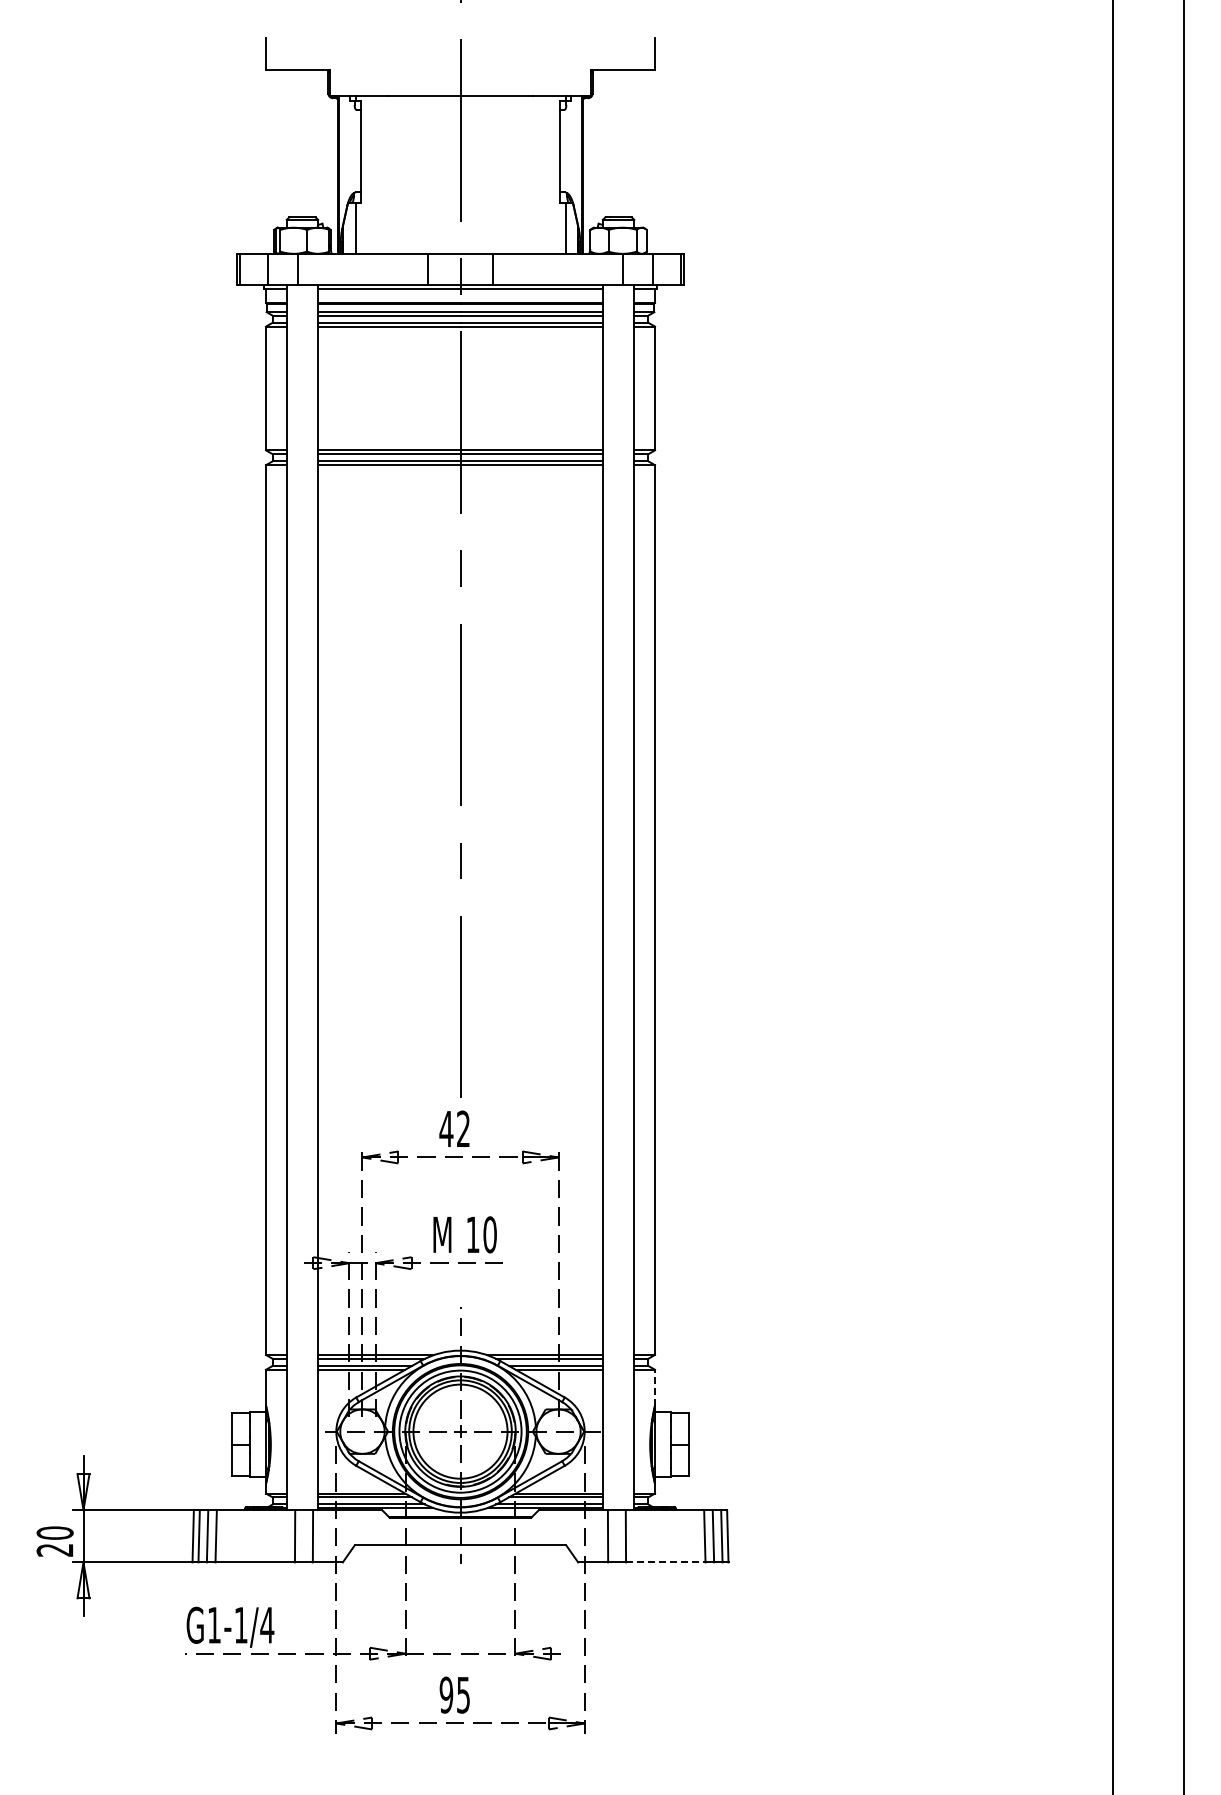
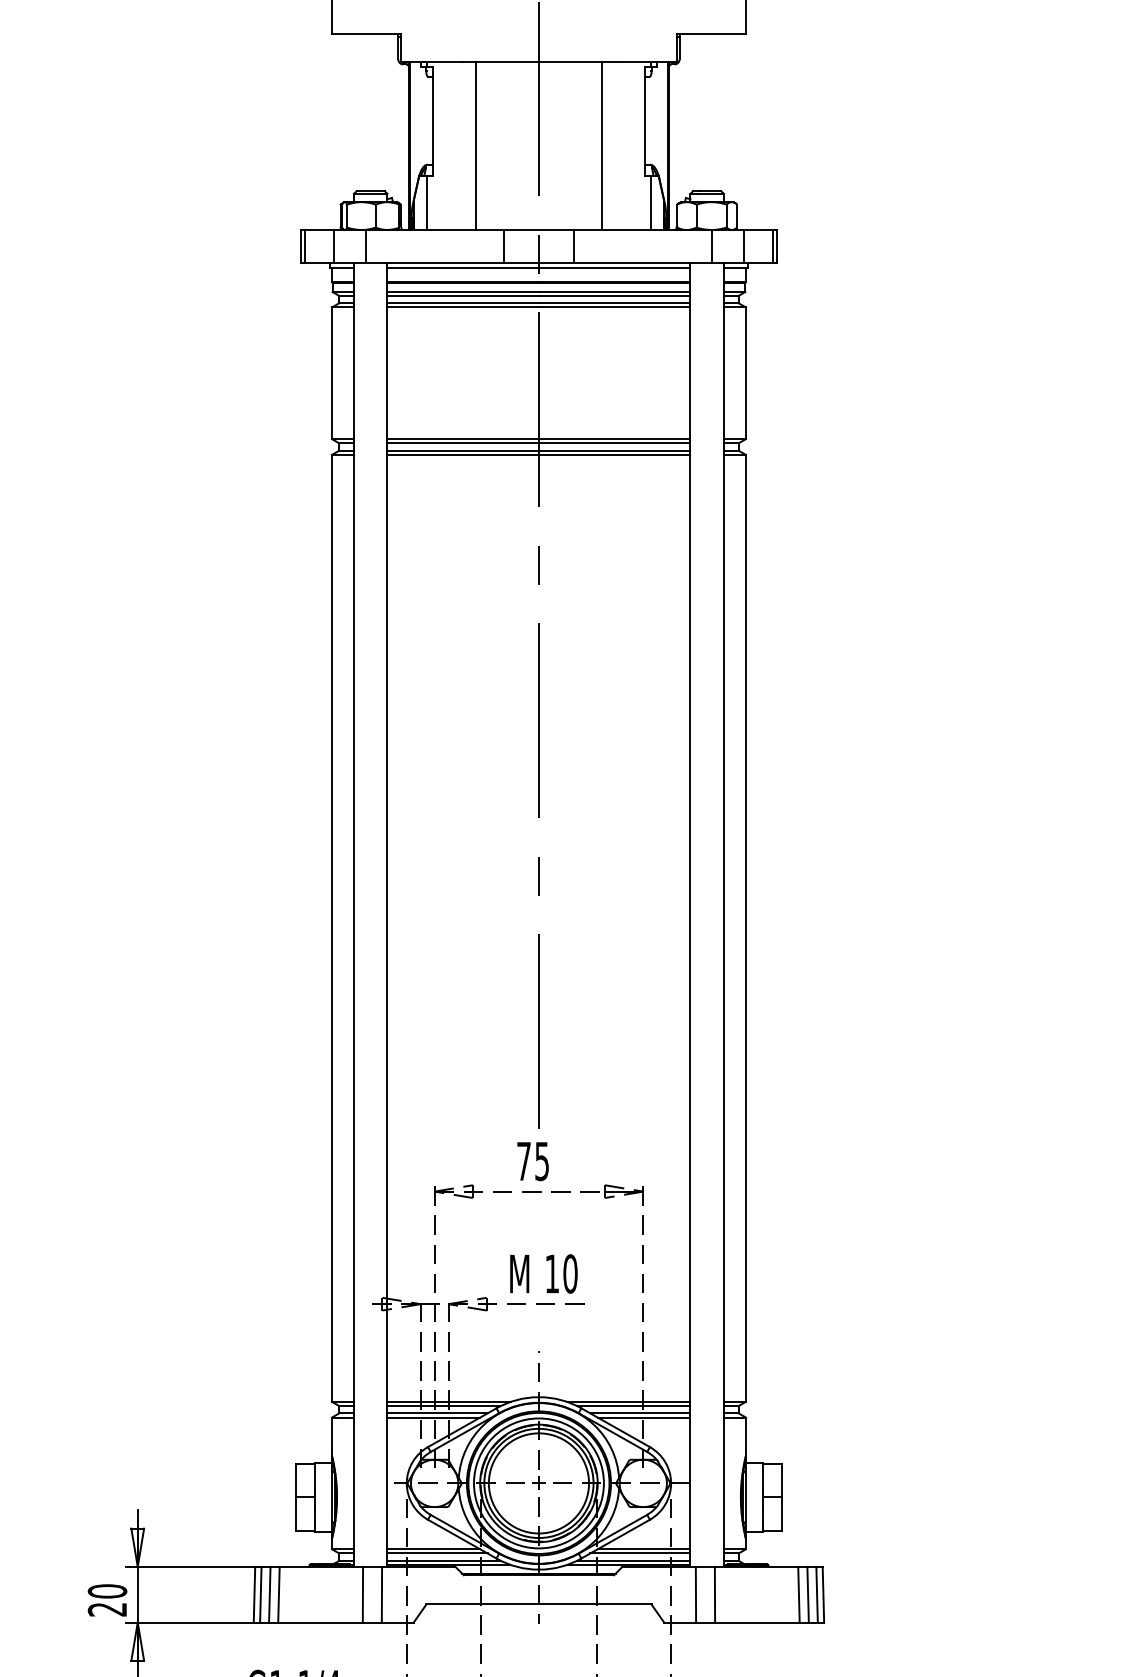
line: (401, 174) -> (476, 145), added
line: (519, 174) -> (601, 145), added
text: (454, 1128) -> (532, 1160), 42 -> 75
line: (655, 1387) -> (746, 1436), dashed -> solid
line: (665, 1562) -> (757, 1622), dashed -> solid

